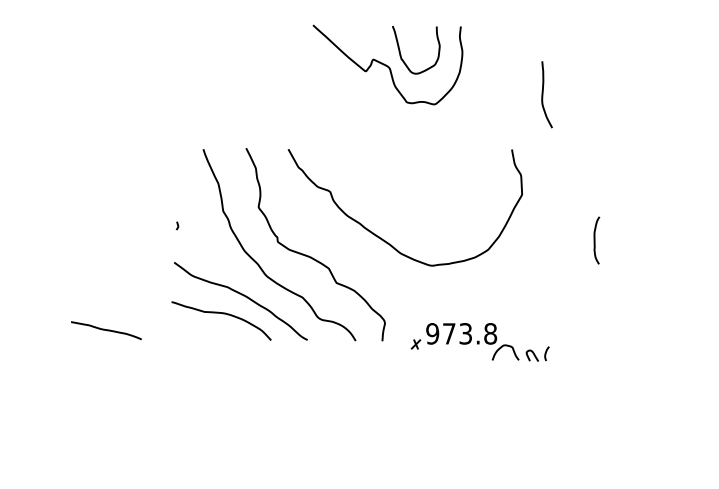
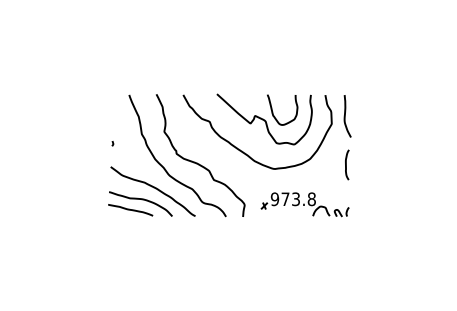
part: (387, 65) -> (264, 119), moved
curve: (543, 95) -> (345, 116), moved
curve: (595, 239) -> (346, 164), moved
line: (106, 331) -> (130, 210), moved
part: (479, 342) -> (304, 204), moved

